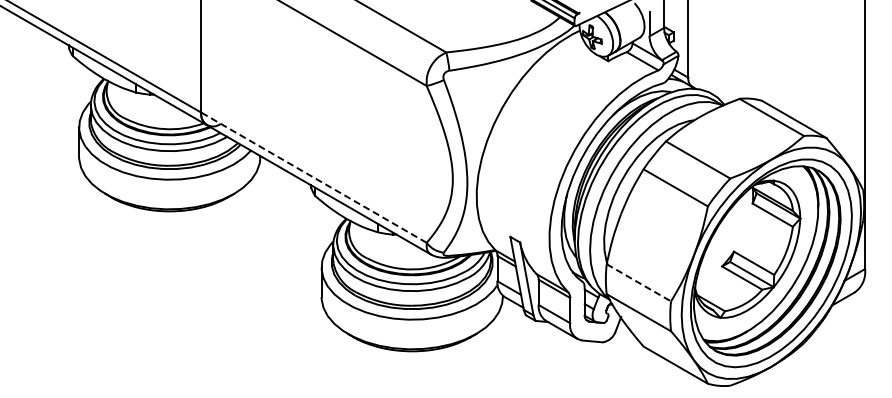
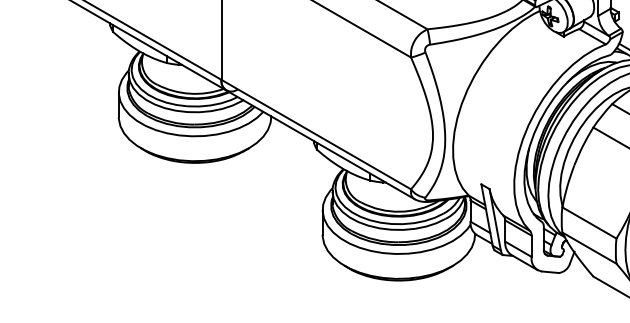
line: (313, 177) -> (315, 134), dashed -> solid
line: (639, 283) -> (589, 223), dashed -> solid

